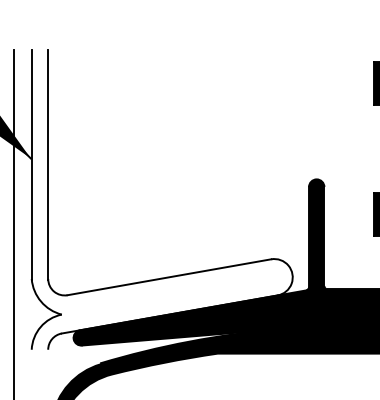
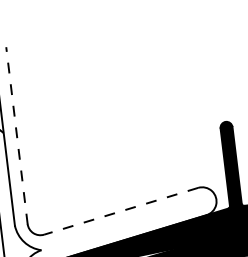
line: (48, 164) -> (17, 135), solid -> dashed
line: (168, 277) -> (120, 211), solid -> dashed

